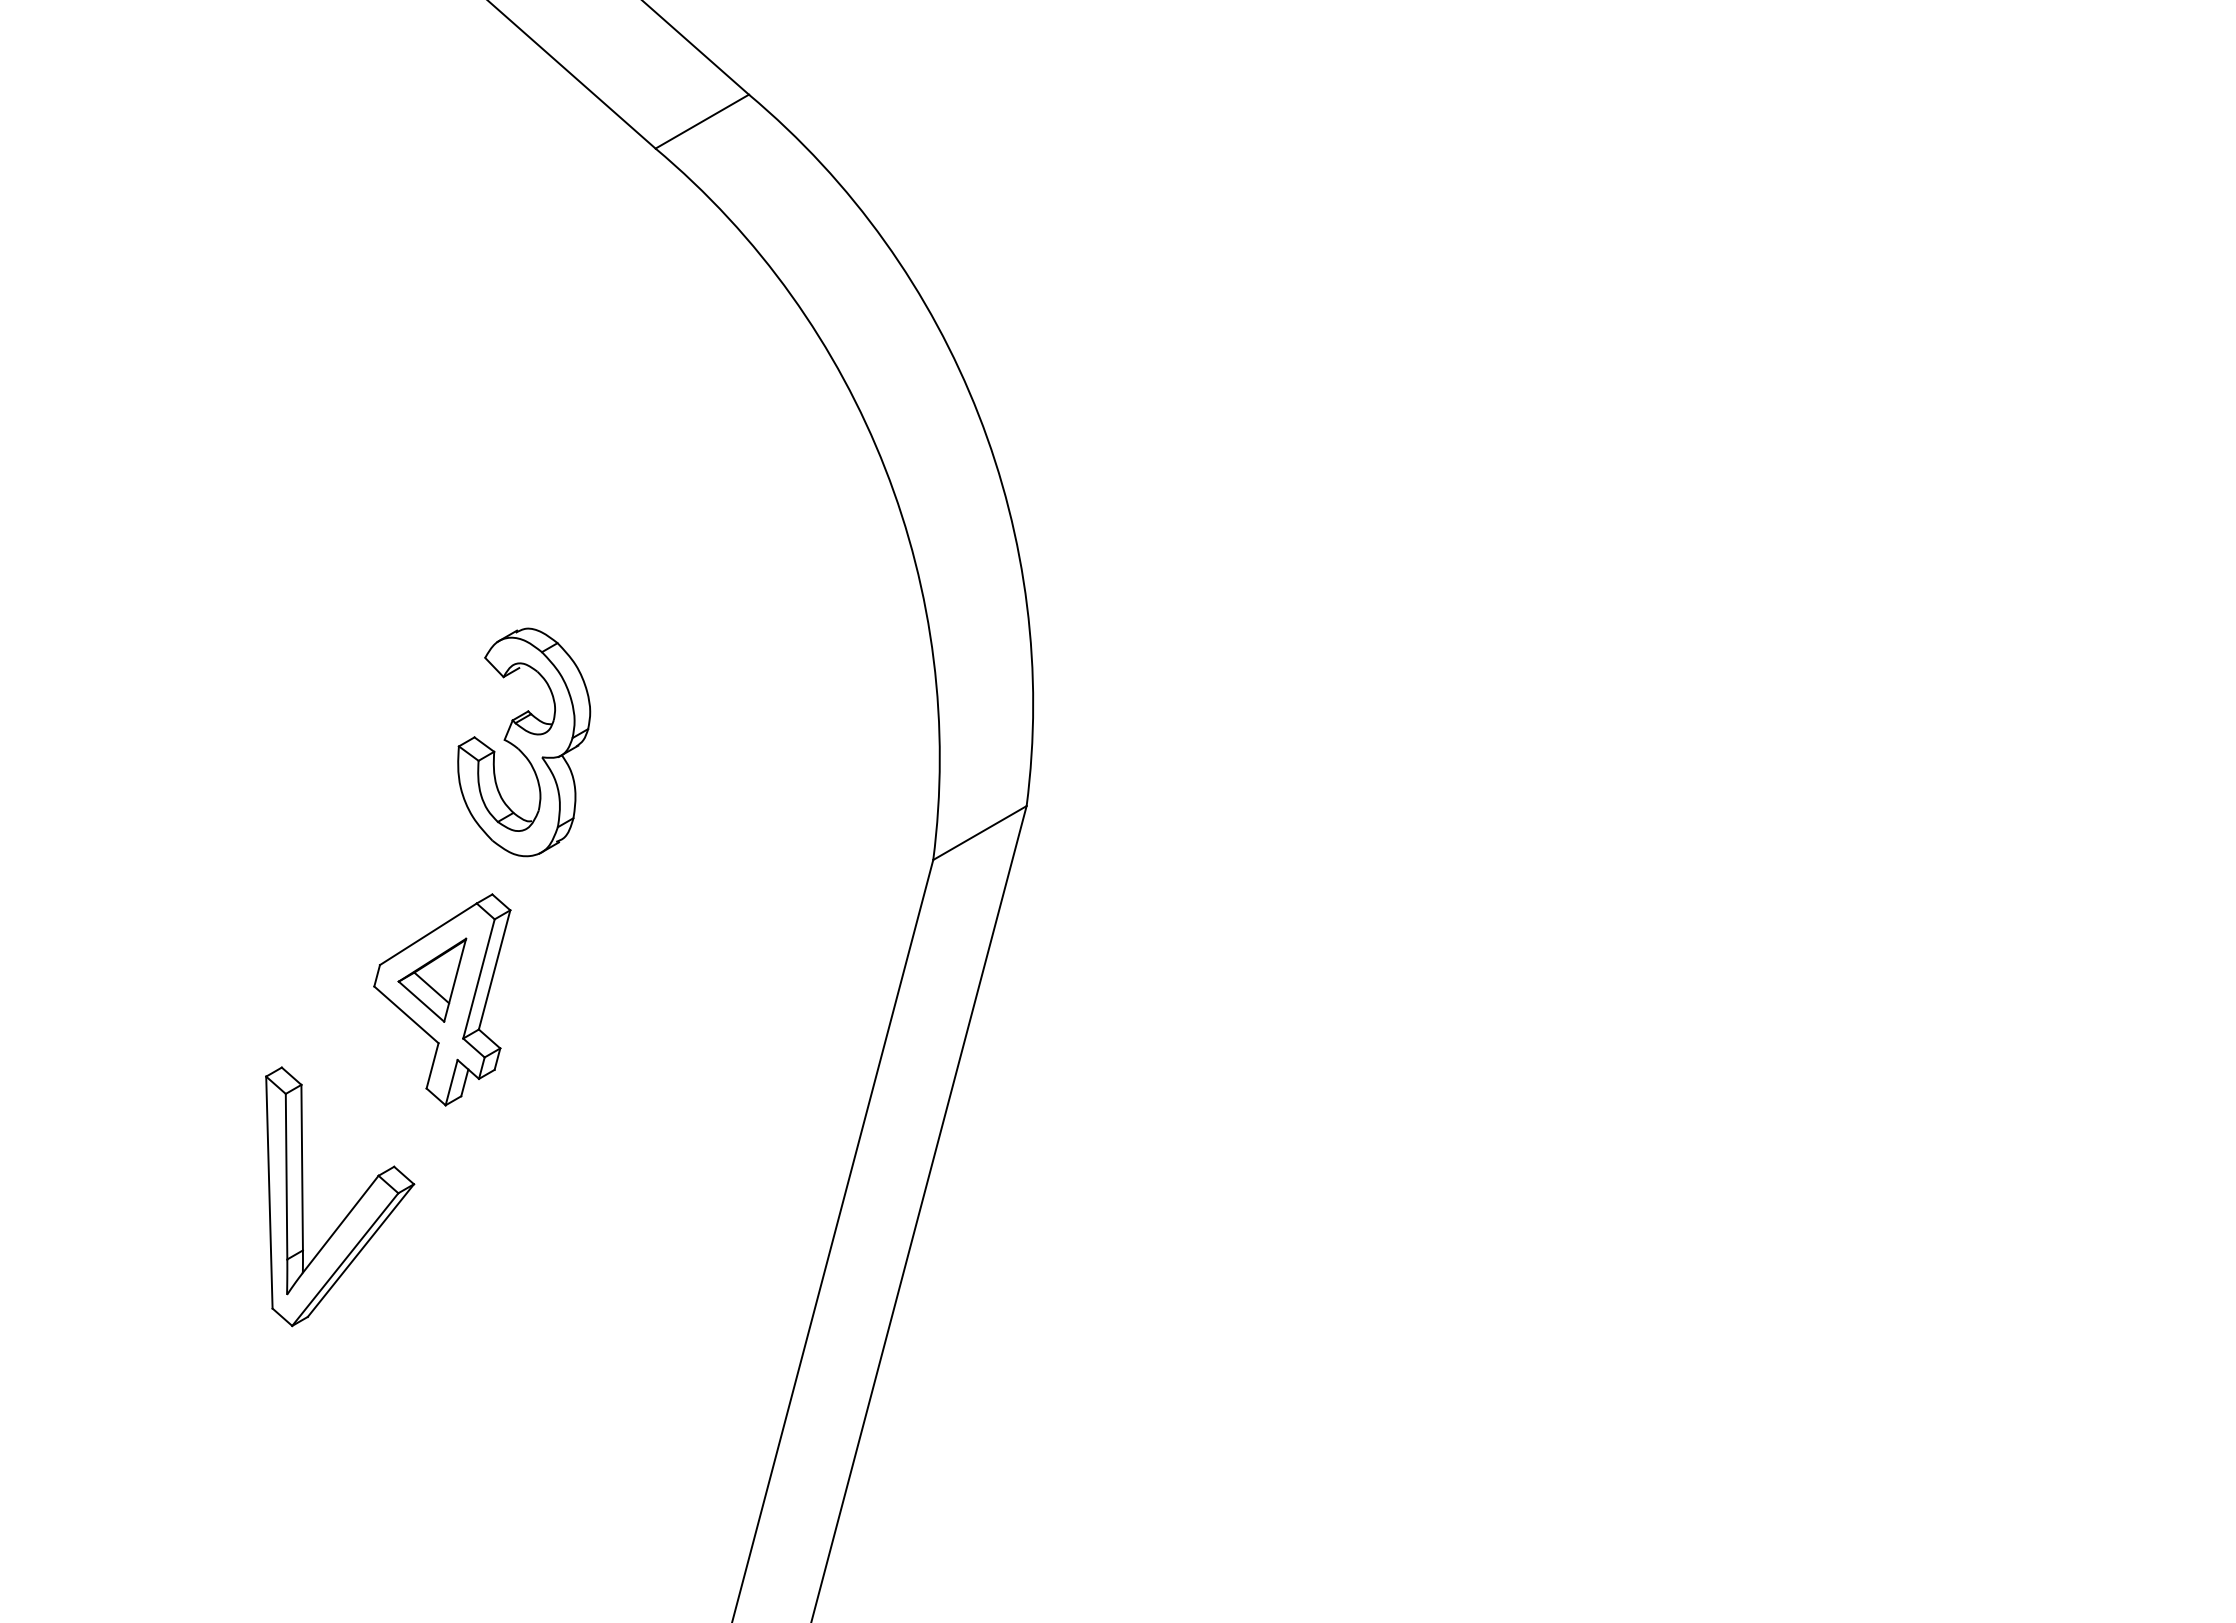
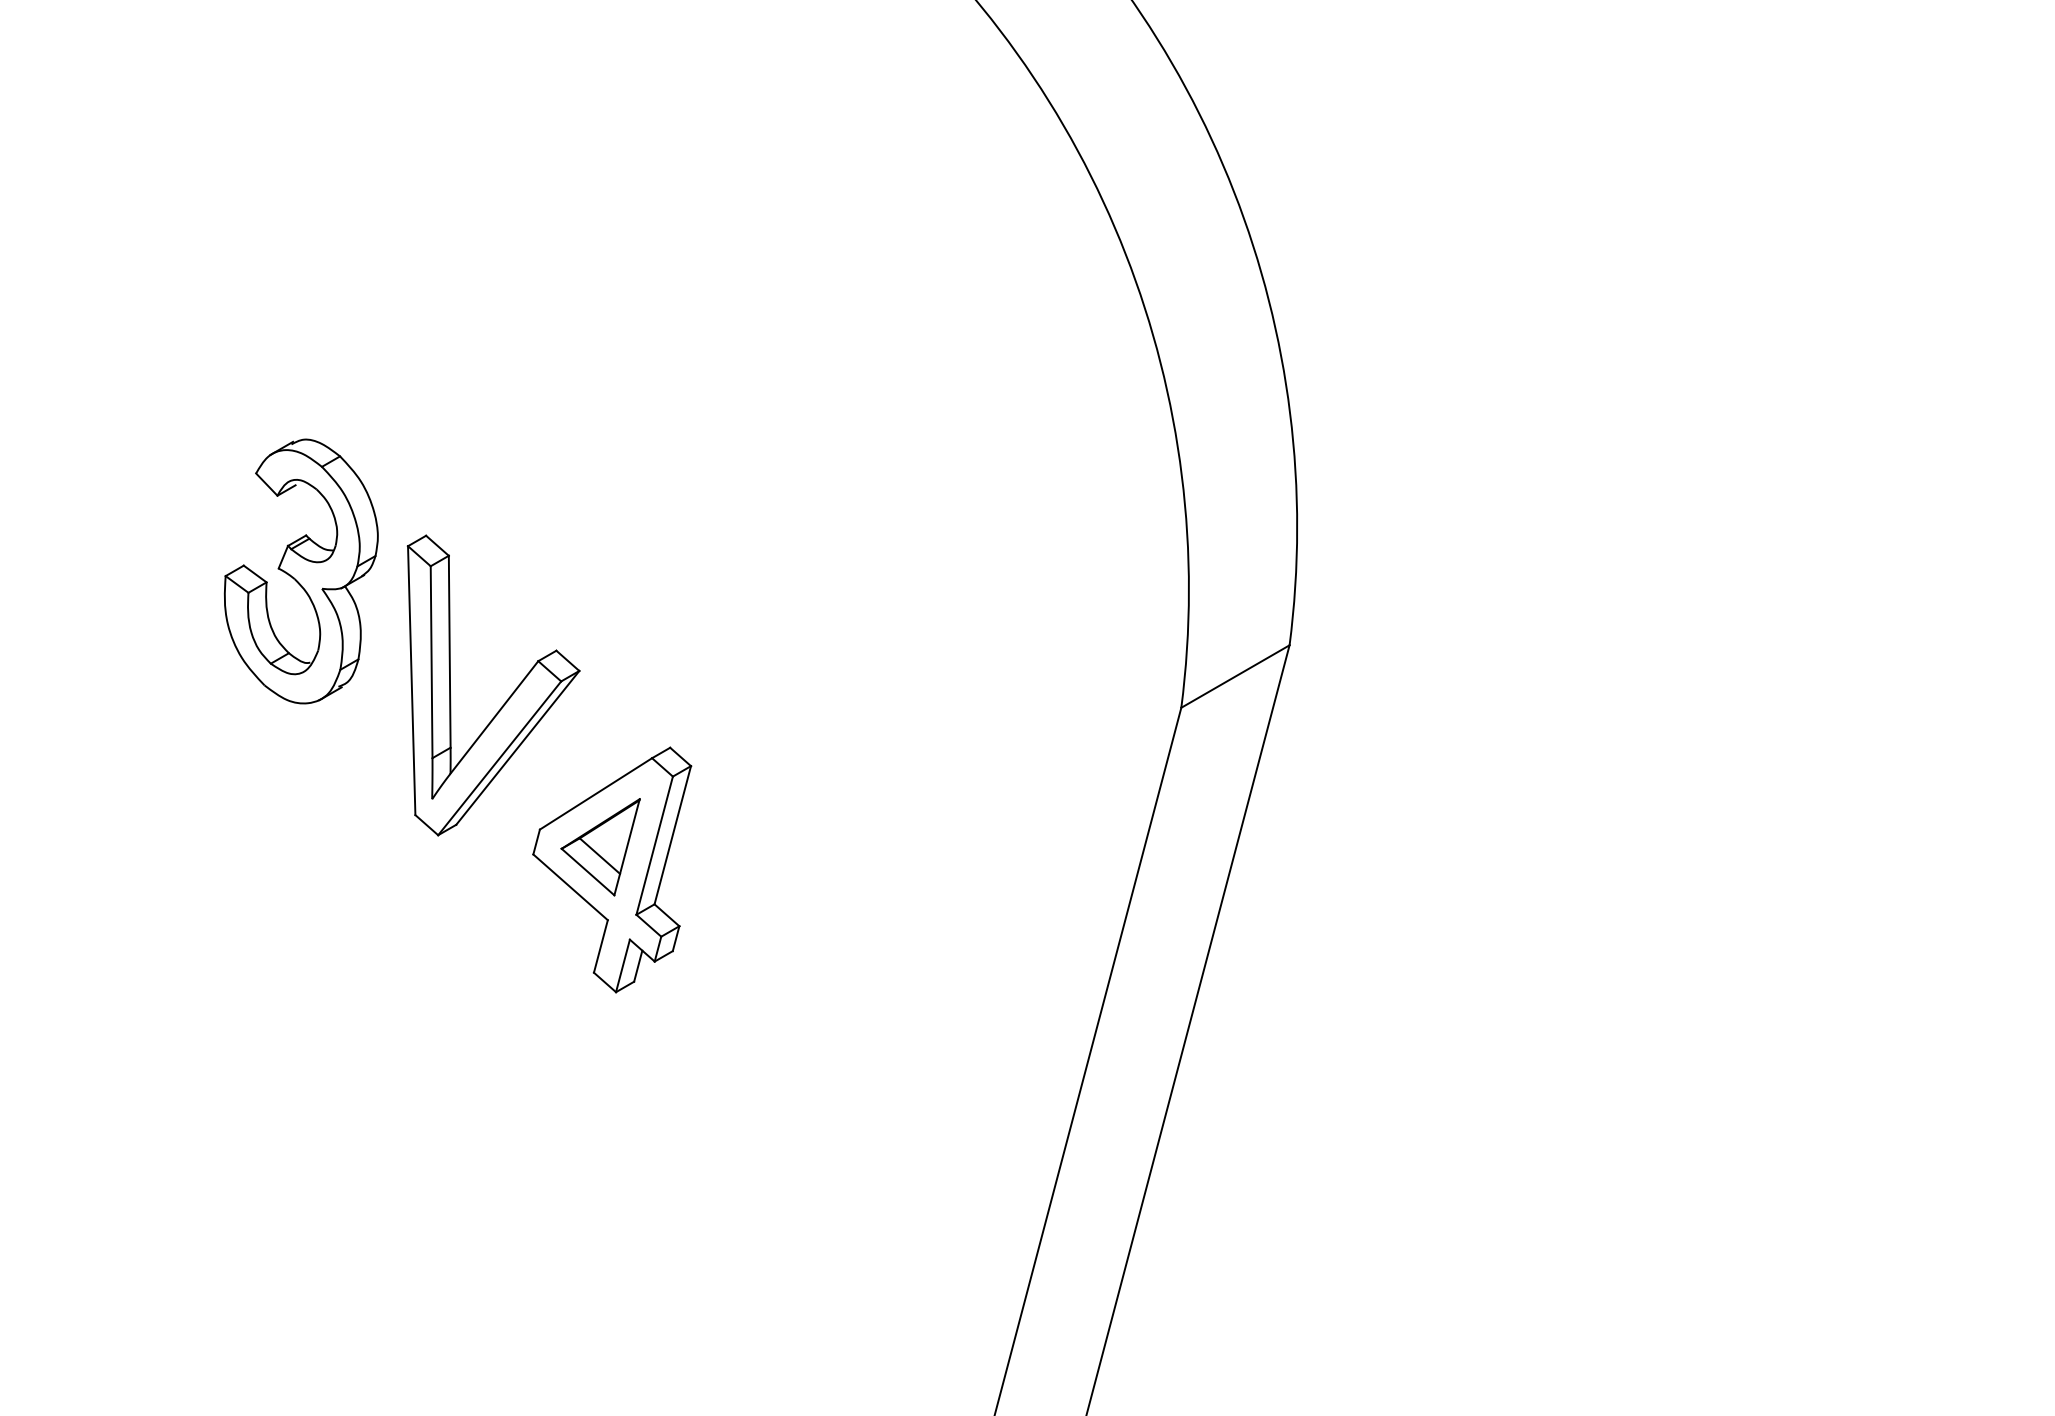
part: (524, 742) -> (301, 571), moved
part: (352, 1207) -> (508, 697), moved

